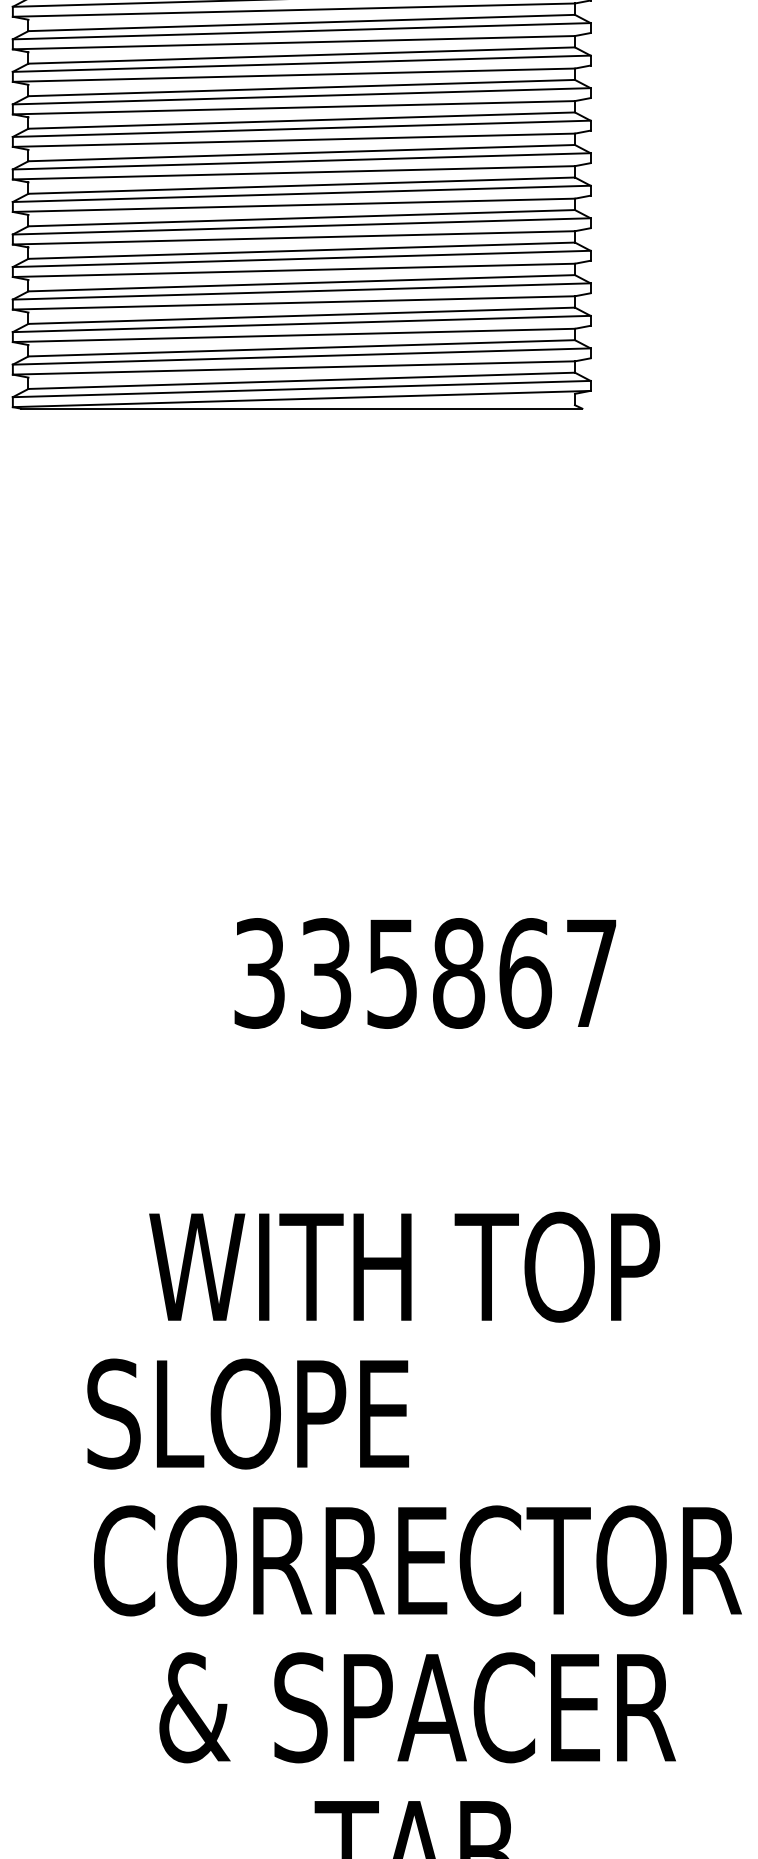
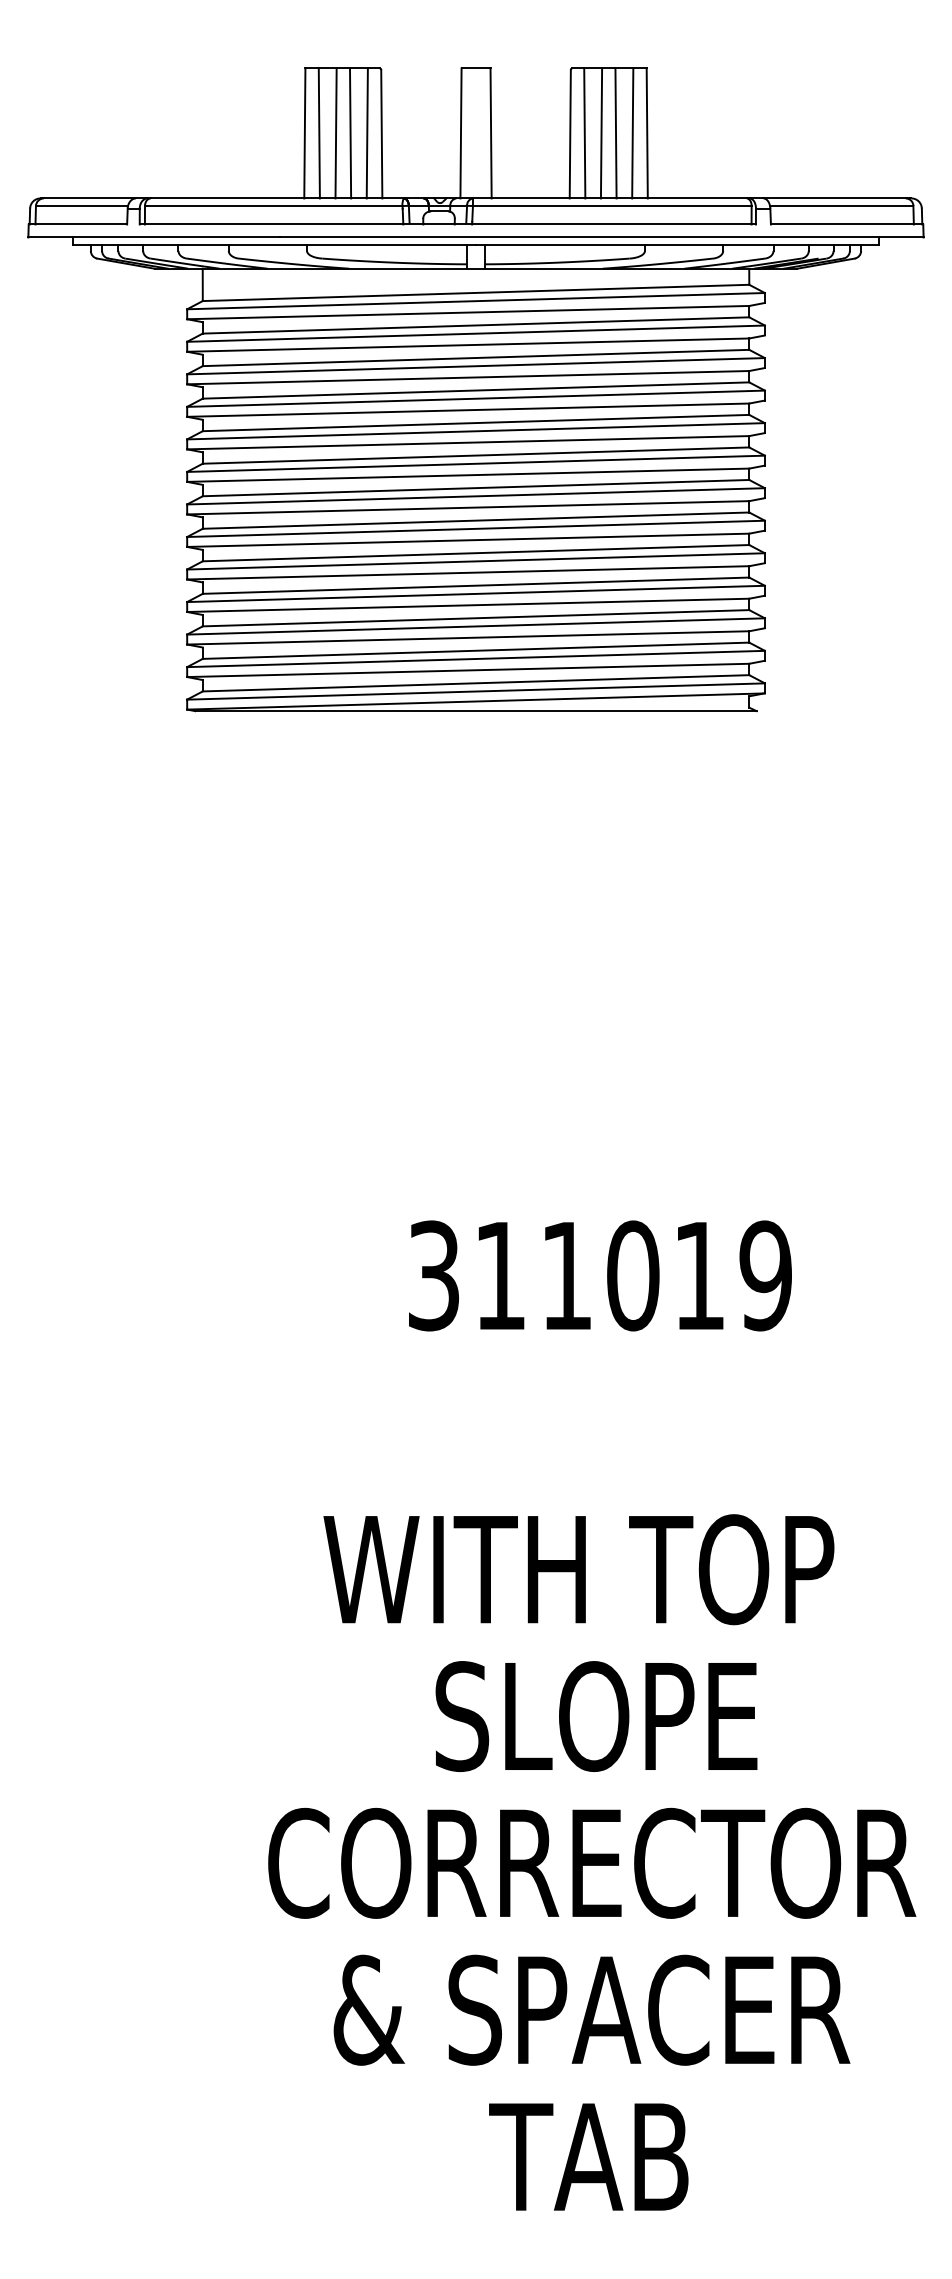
text: (459, 973) -> (633, 1275), 335867 -> 311019
text: (248, 1414) -> (596, 1716), moved

